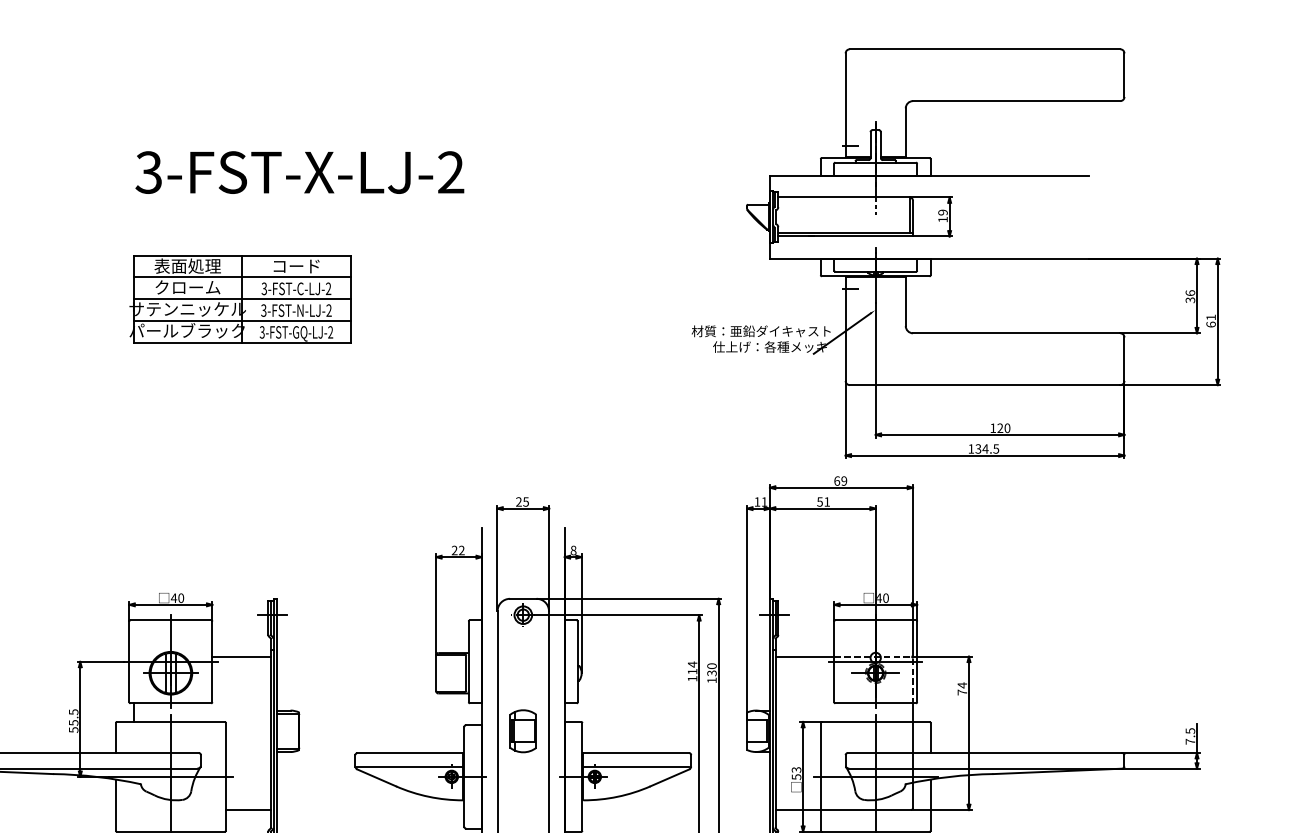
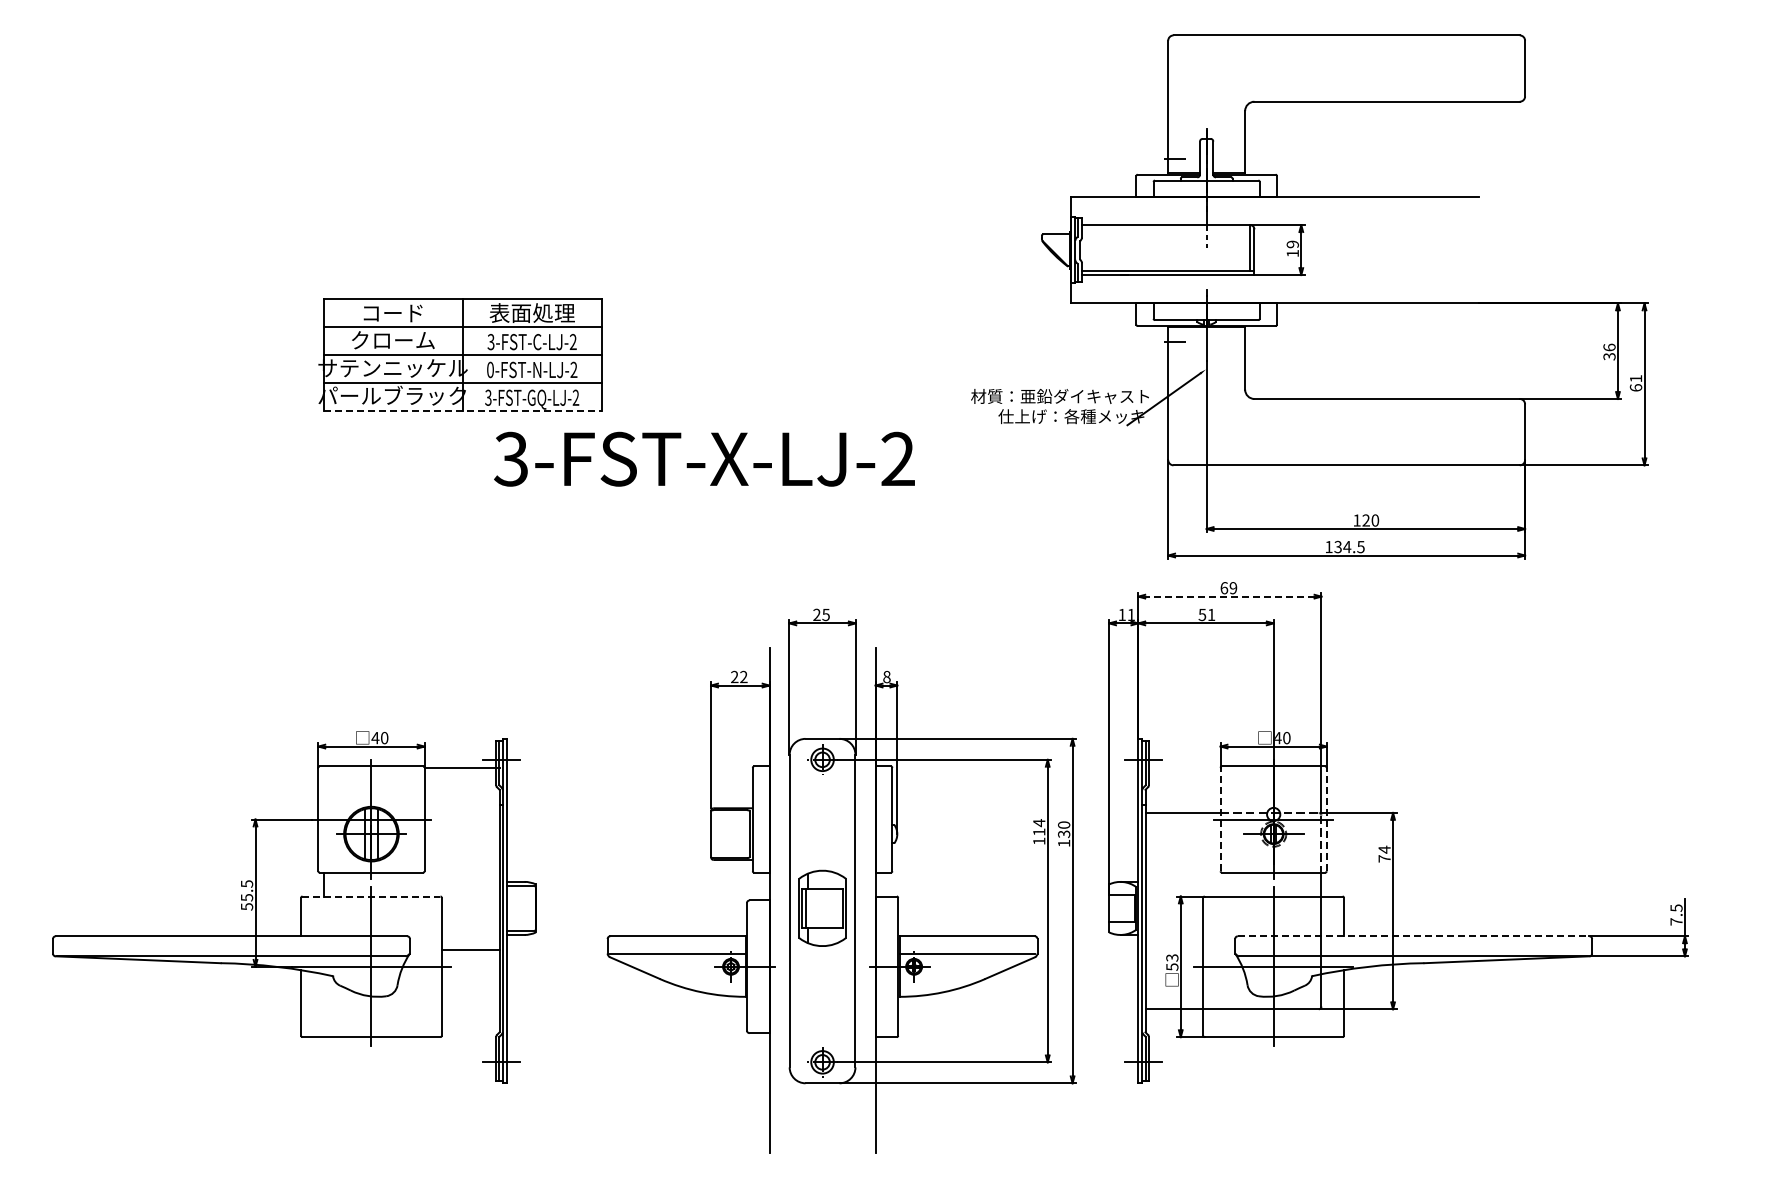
text: (299, 172) -> (704, 458), moved
part: (956, 253) -> (1309, 296), moved
text: (187, 265) -> (392, 312), 表面処理 -> コード
text: (295, 265) -> (531, 312), コード -> 表面処理
text: (263, 310) -> (490, 369), 3-FST-N-LJ-2 -> 0-FST-N-LJ-2
line: (242, 342) -> (463, 410), solid -> dashed
line: (841, 487) -> (1229, 596), solid -> dashed
line: (241, 656) -> (461, 767), moved
line: (834, 661) -> (1220, 819), solid -> dashed
line: (916, 661) -> (1326, 819), solid -> dashed
line: (170, 721) -> (371, 896), solid -> dashed
part: (523, 731) -> (822, 908), size x1.4
line: (984, 753) -> (1413, 936), solid -> dashed
line: (248, 810) -> (470, 950), moved

